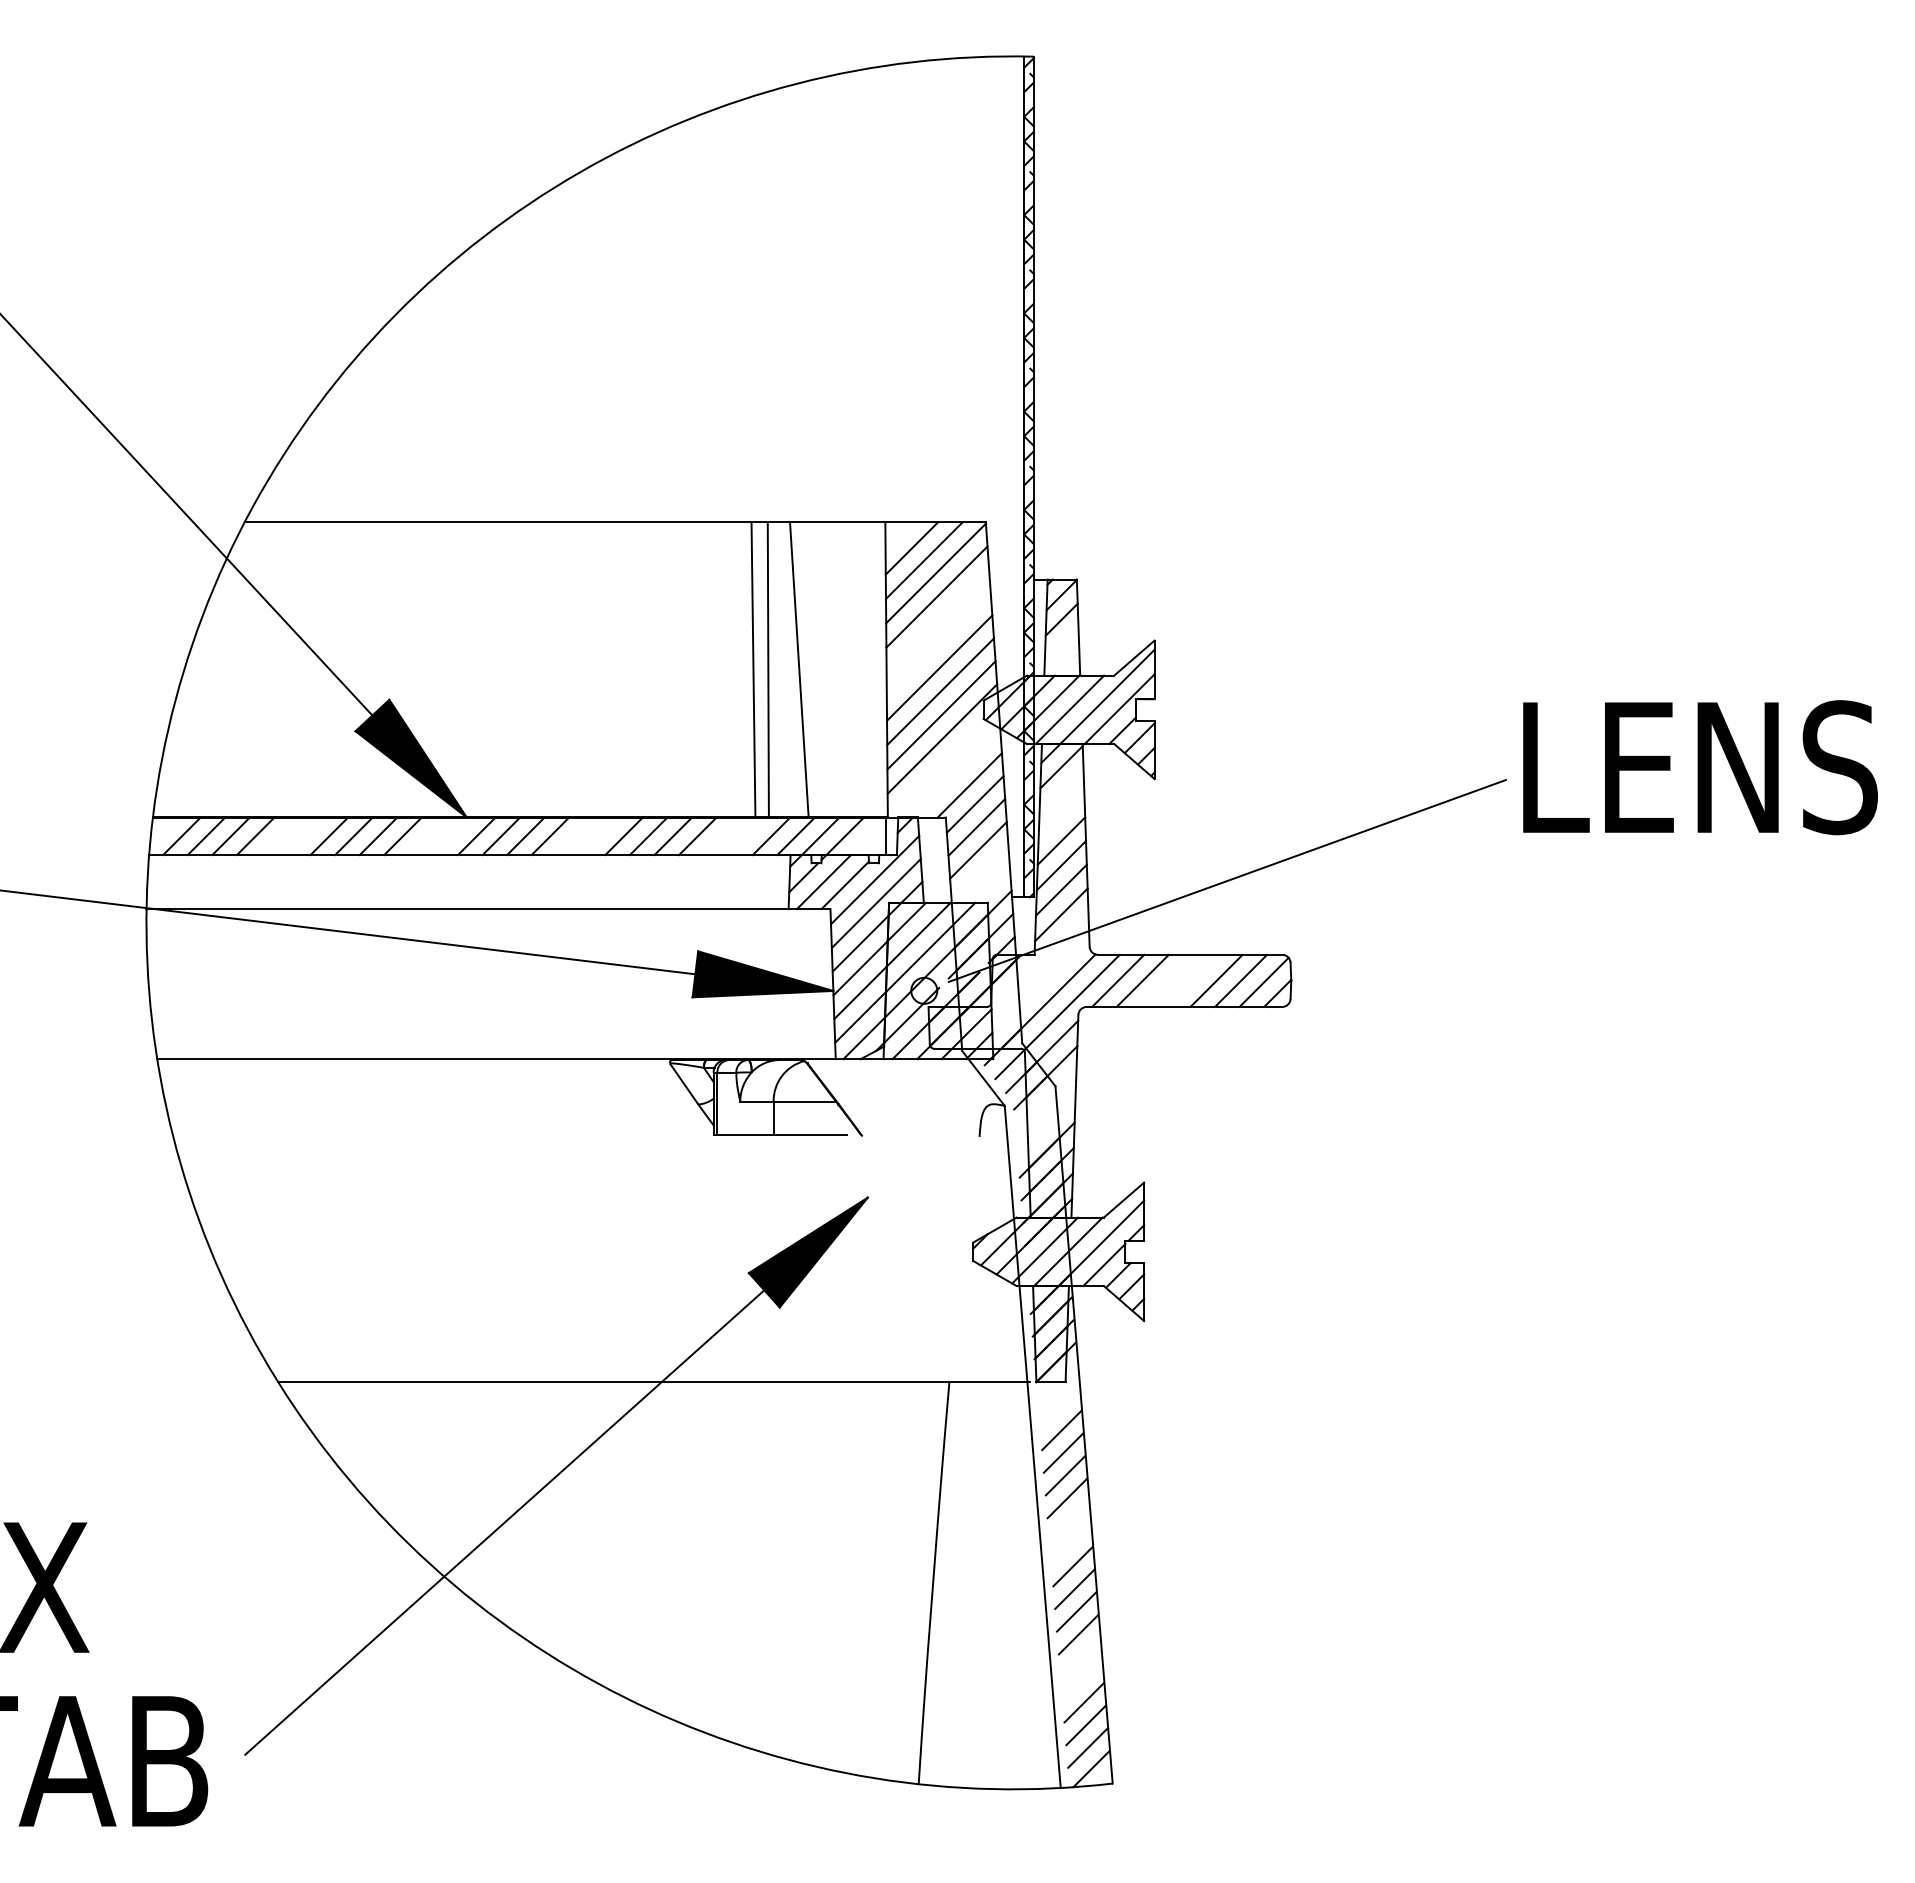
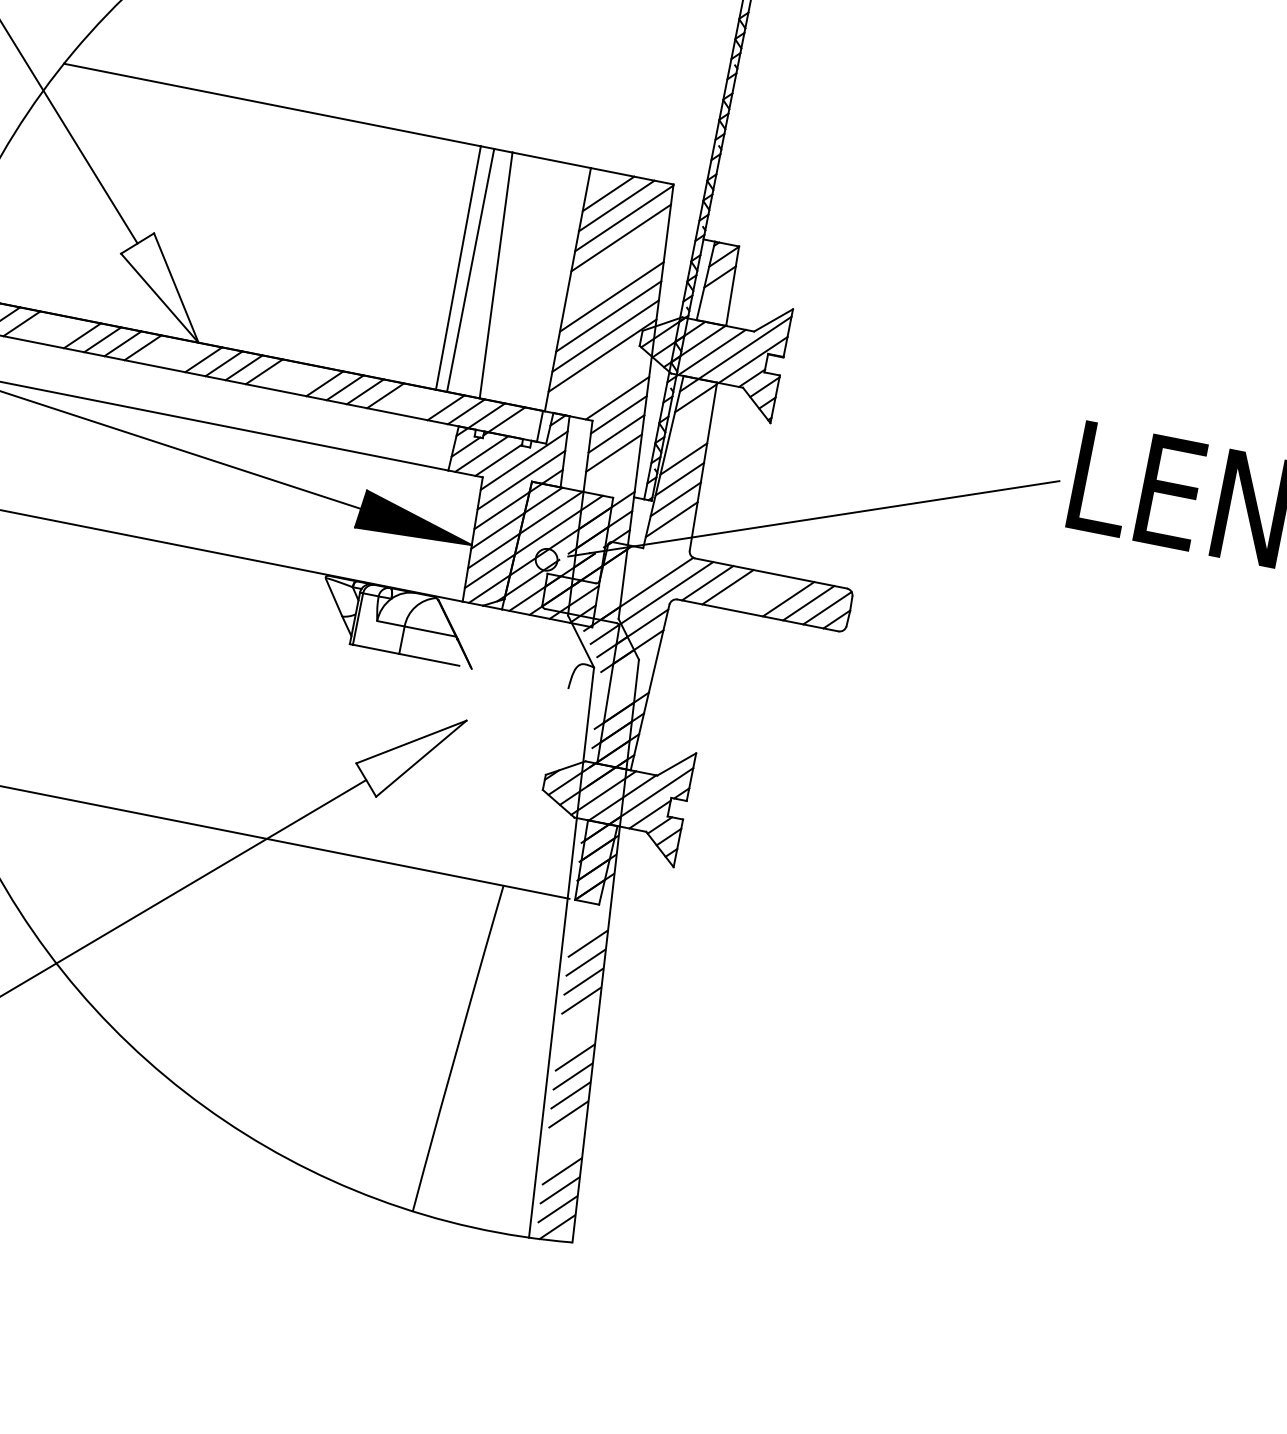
fill: (410, 758) -> (161, 285), removed
fill: (807, 1252) -> (407, 756), removed

